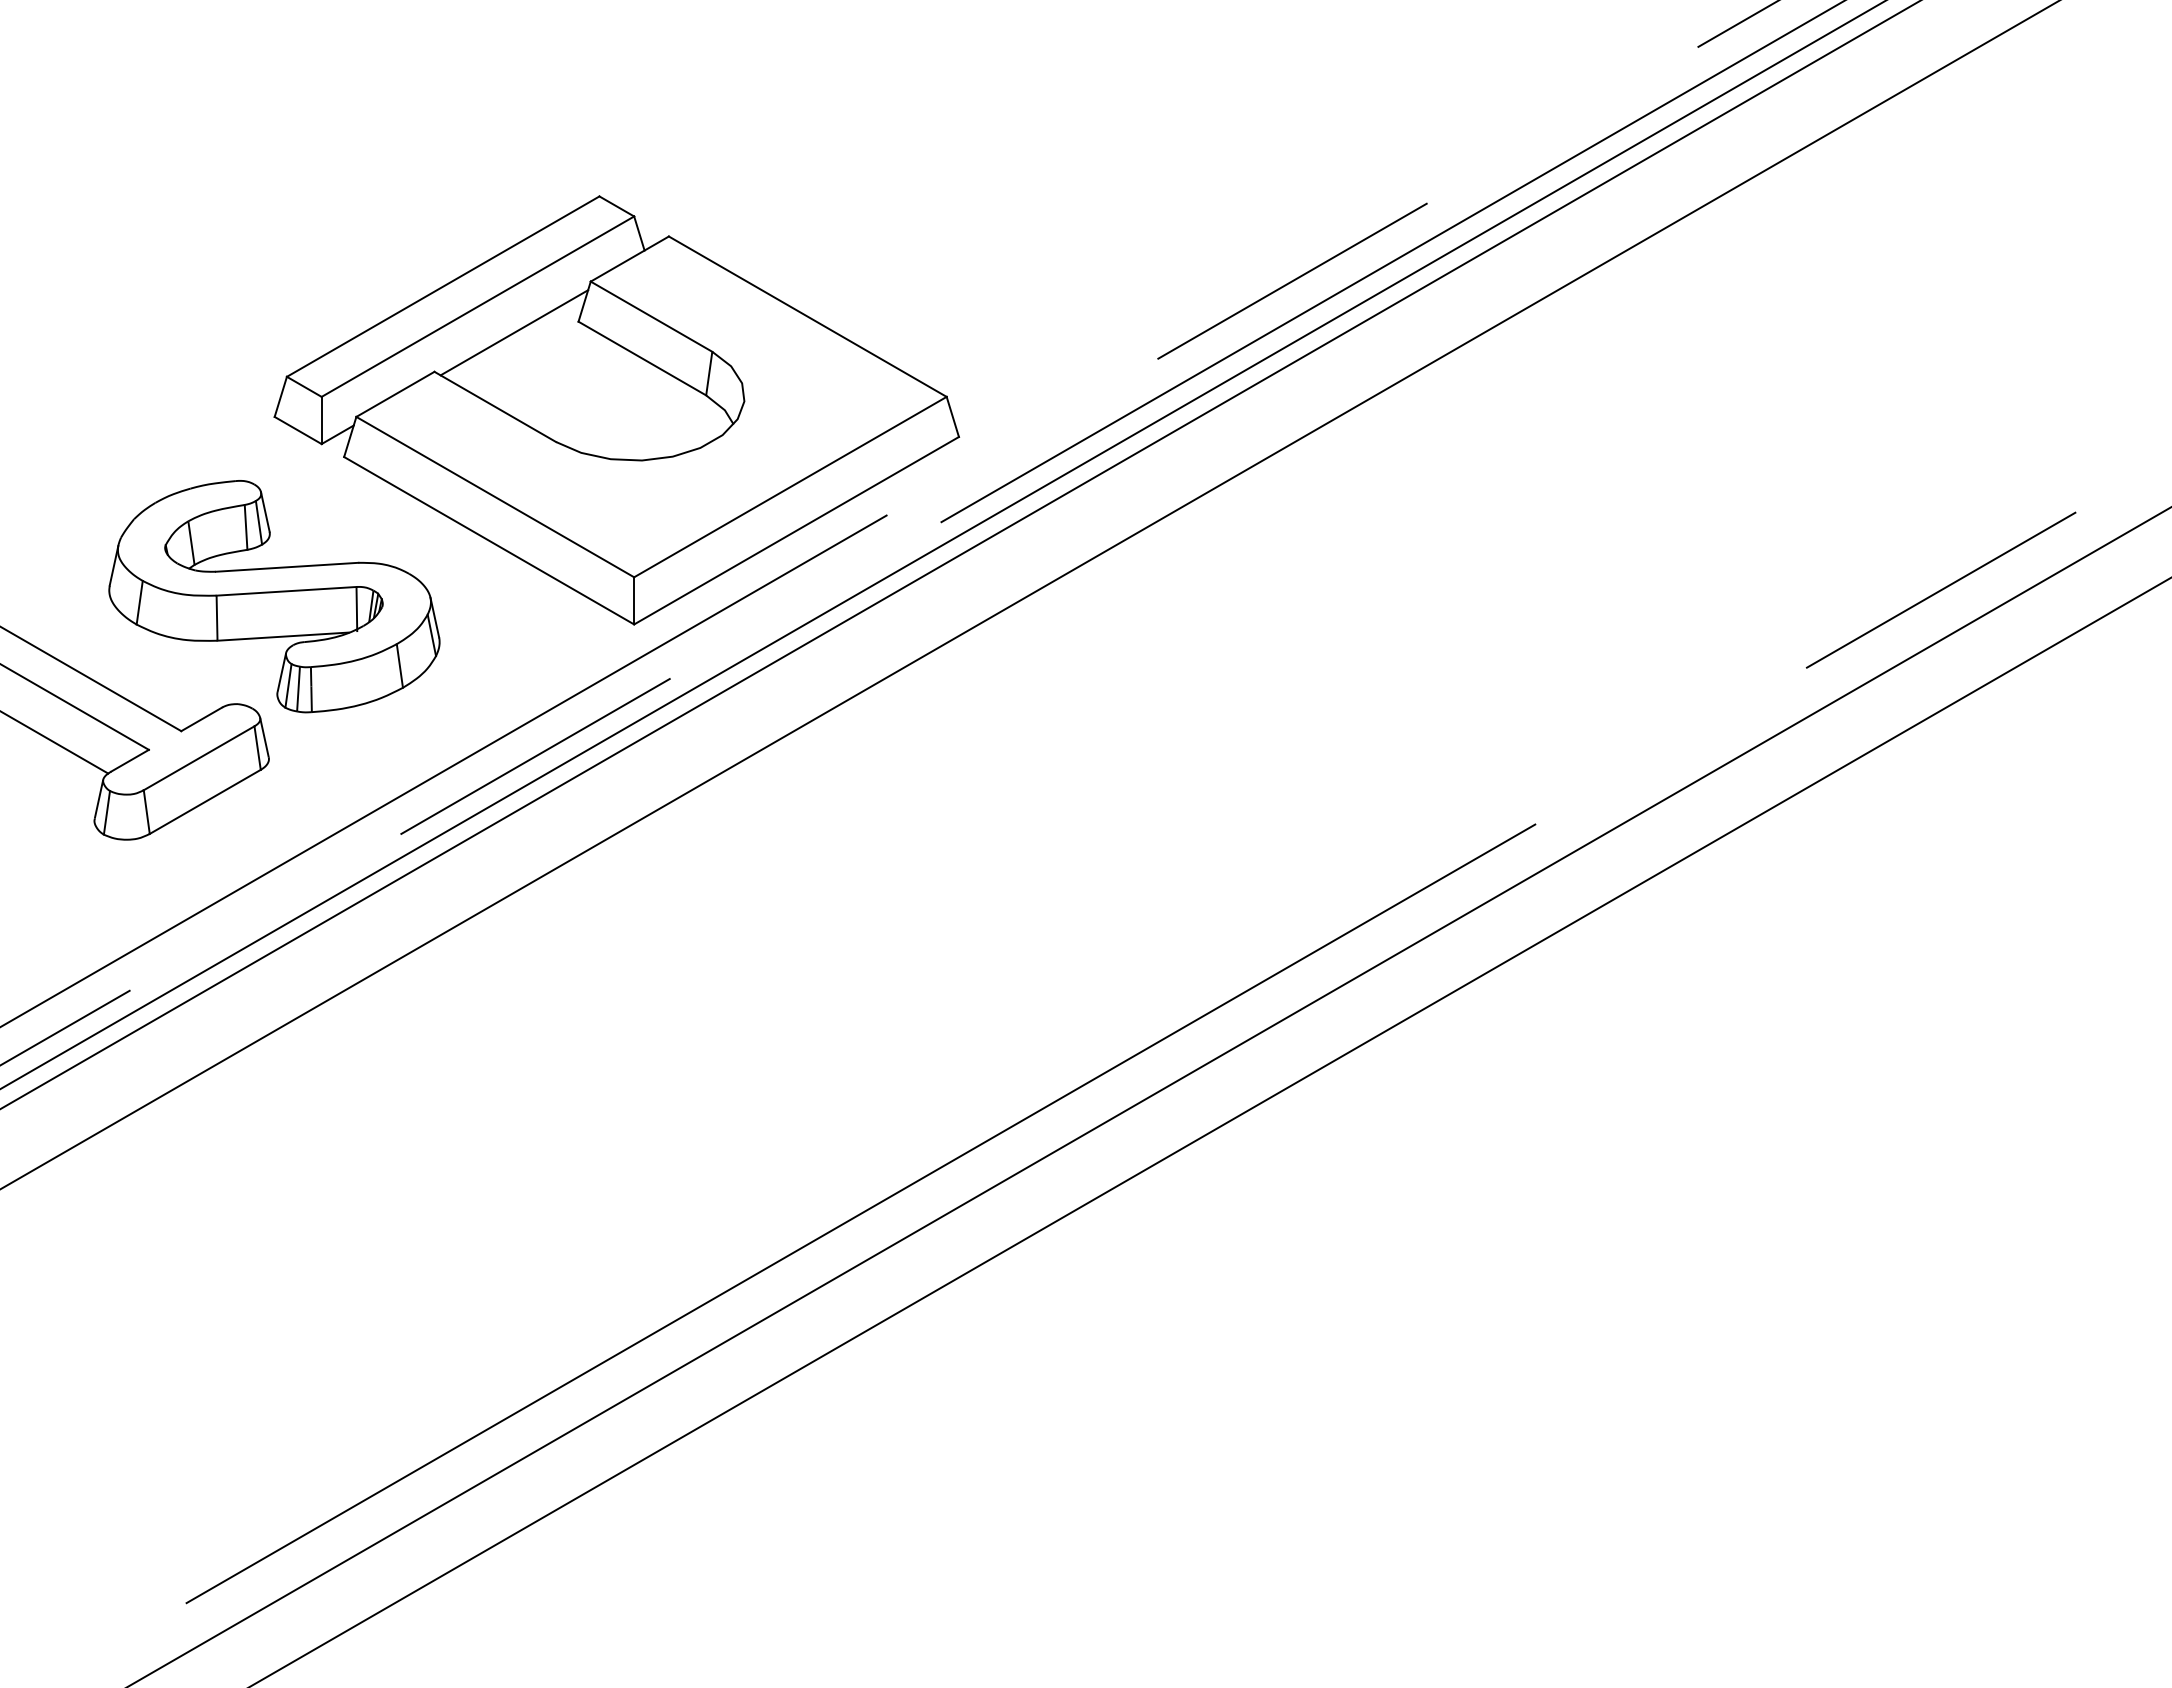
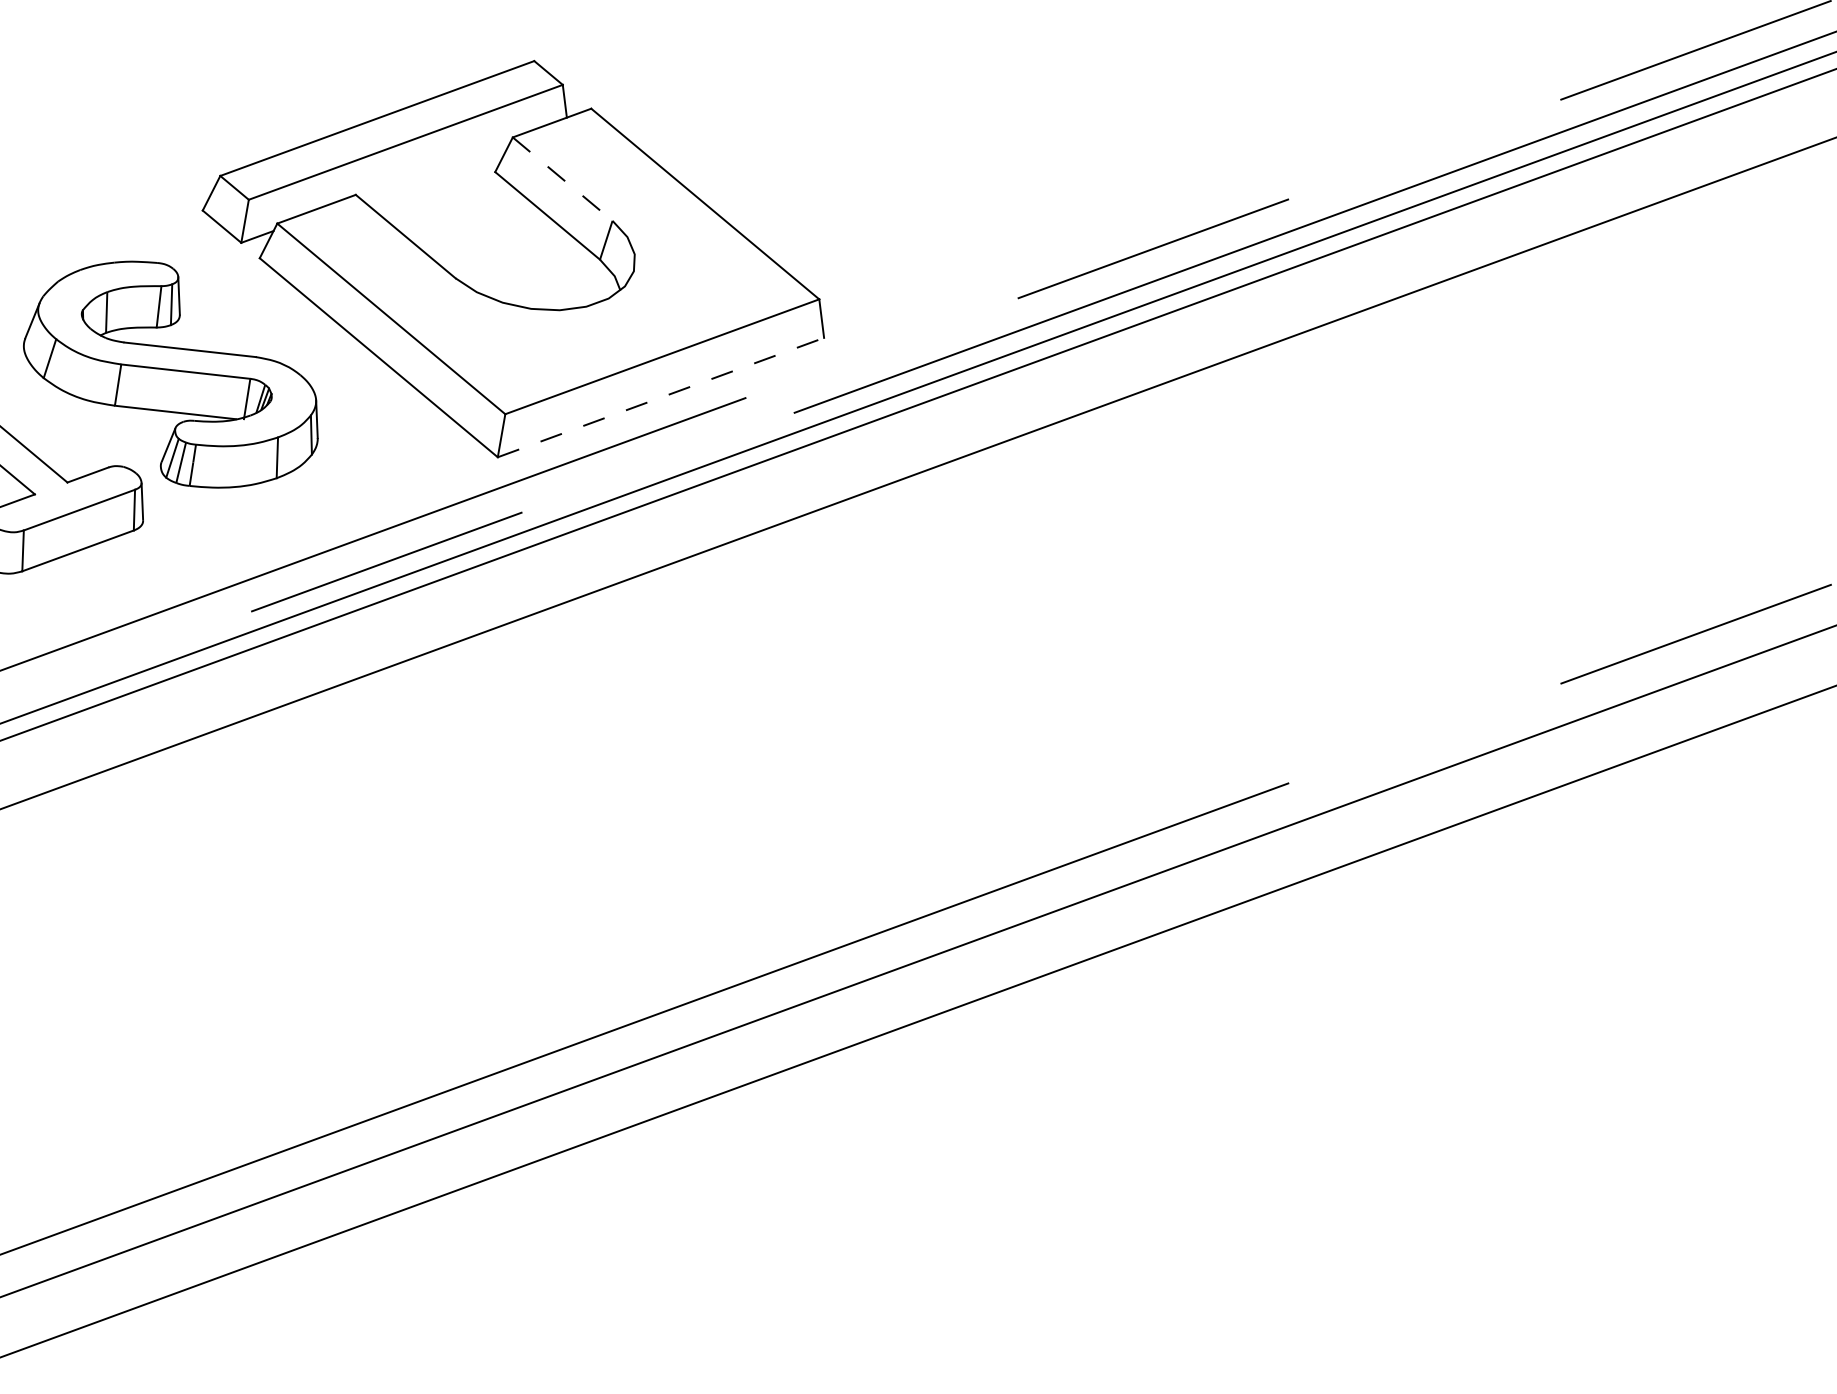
line: (651, 316) -> (562, 178), solid -> dashed
line: (514, 332) -> (435, 171), removed
line: (797, 530) -> (661, 397), solid -> dashed

